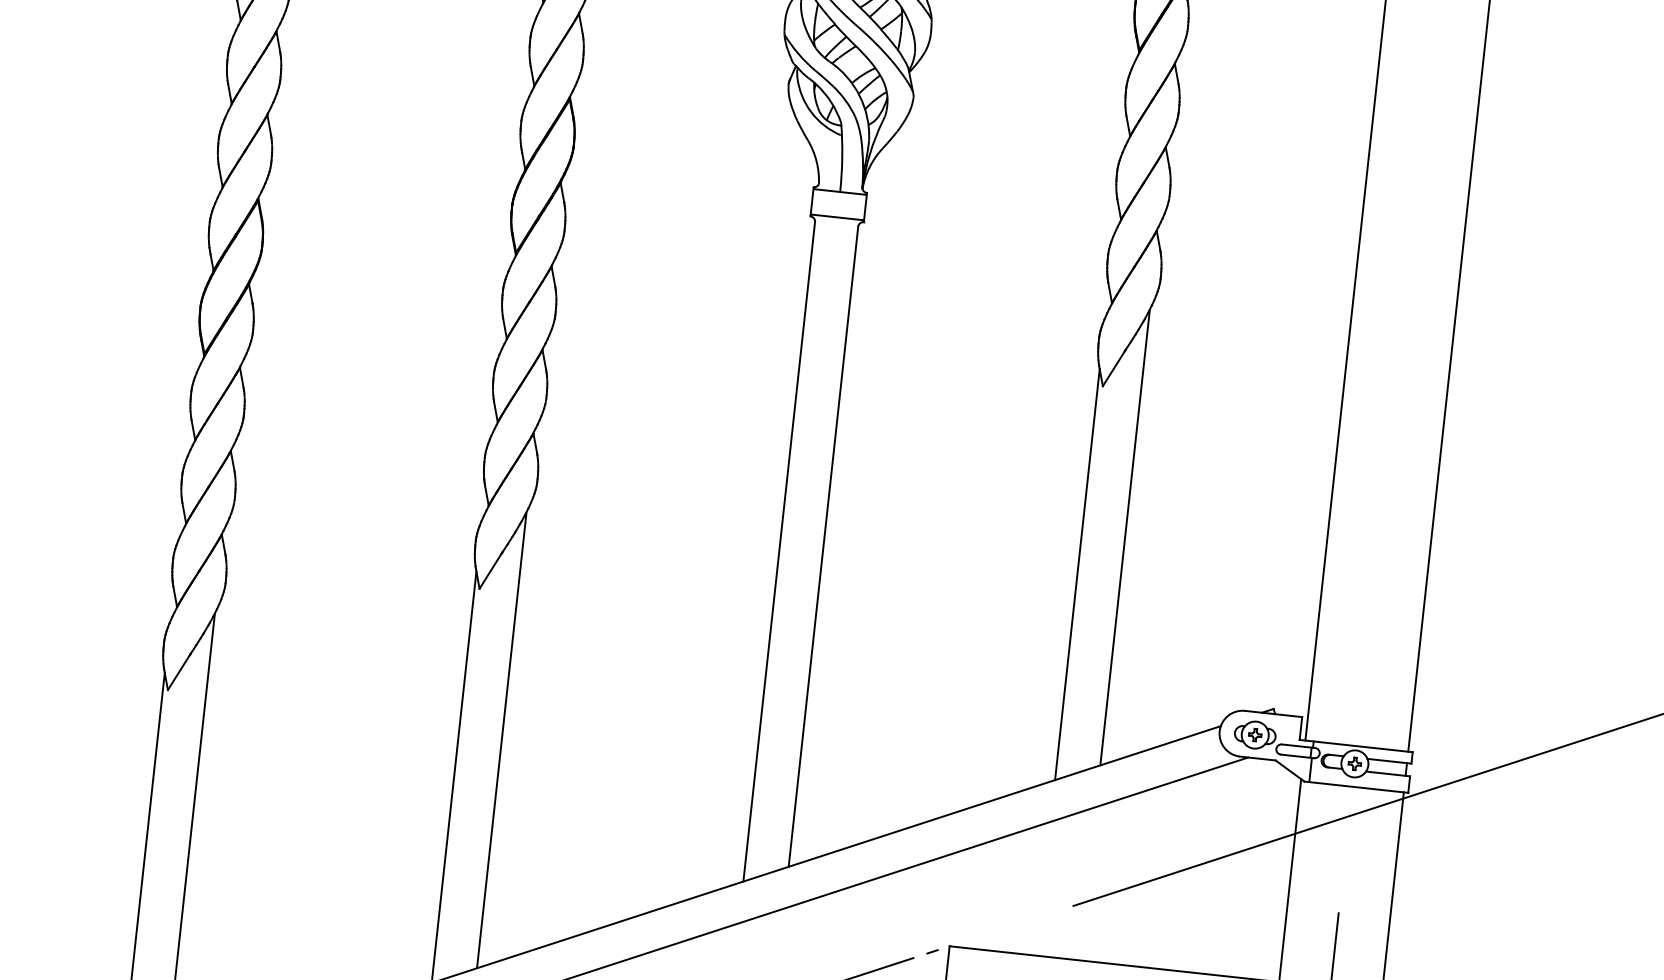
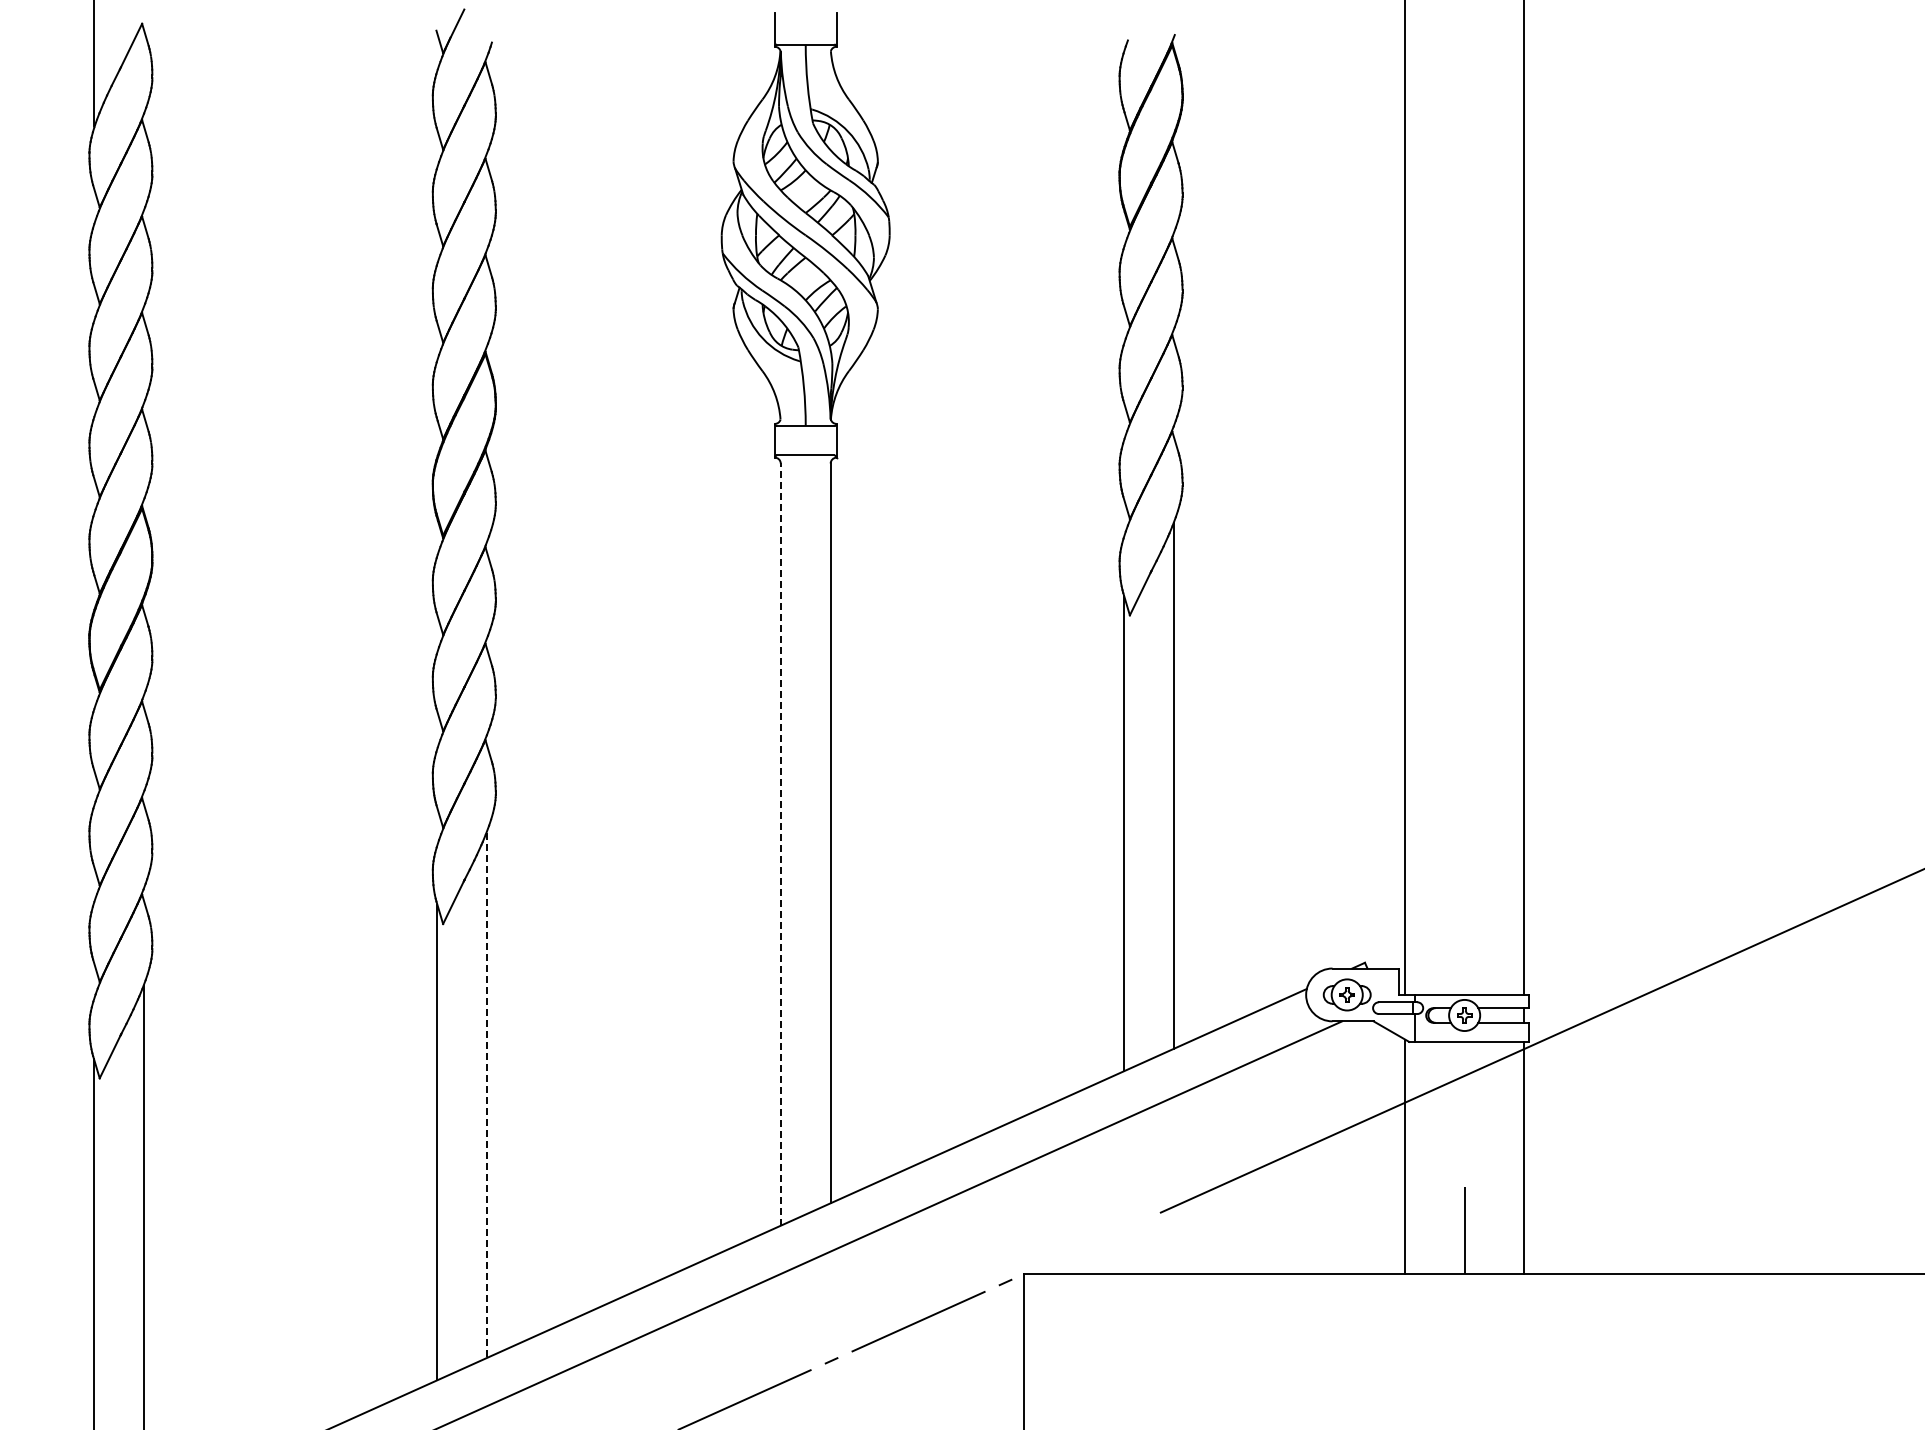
line: (779, 550) -> (780, 843), solid -> dashed
line: (501, 740) -> (487, 1094), solid -> dashed

